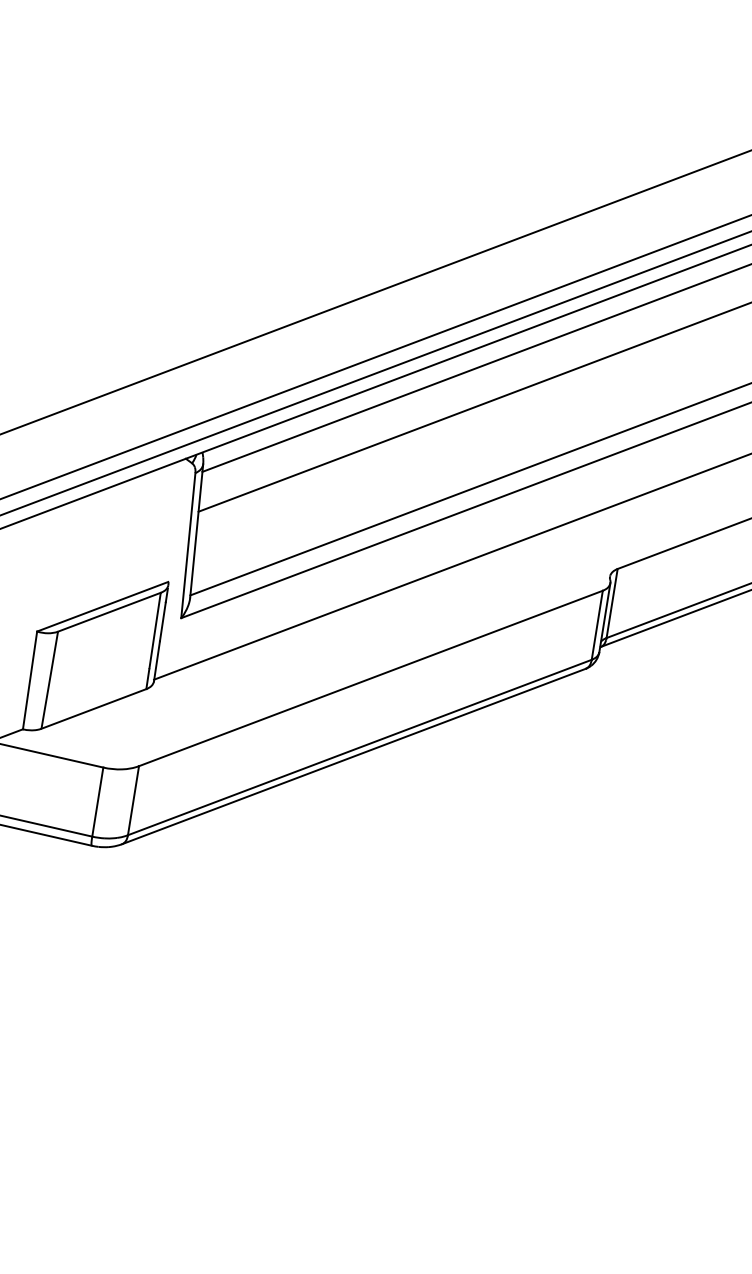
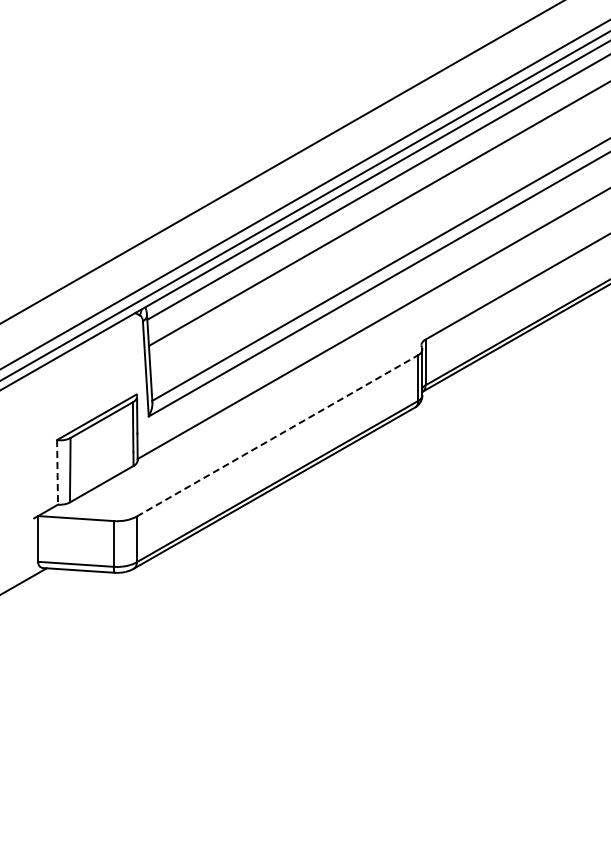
line: (370, 677) -> (277, 435), solid -> dashed
line: (29, 680) -> (57, 472), solid -> dashed

